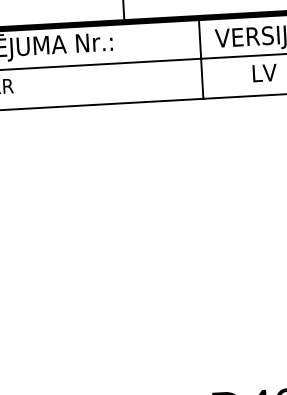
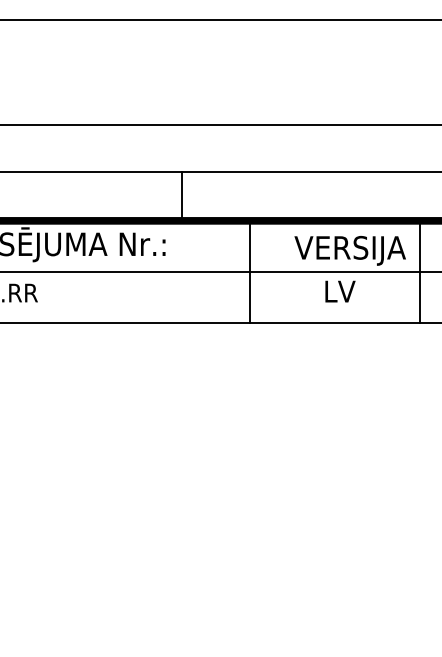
line: (201, 58) -> (250, 271), moved
text: (264, 73) -> (340, 291), moved

